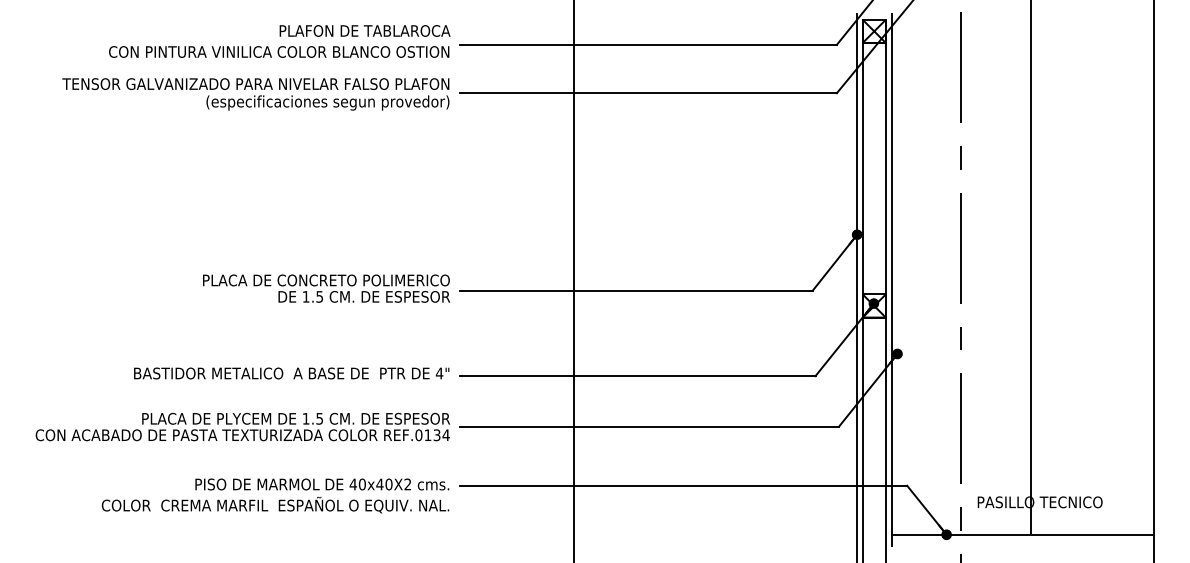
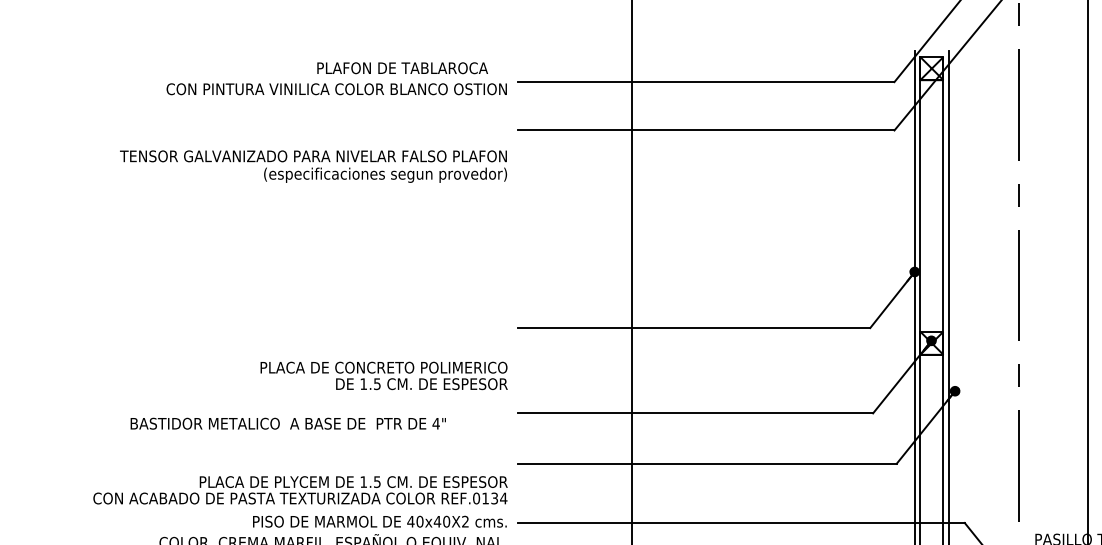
text: (364, 30) -> (402, 67), moved
text: (255, 94) -> (313, 166), moved
text: (326, 288) -> (384, 375), moved
text: (291, 373) -> (288, 423), moved
text: (242, 426) -> (300, 489), moved

